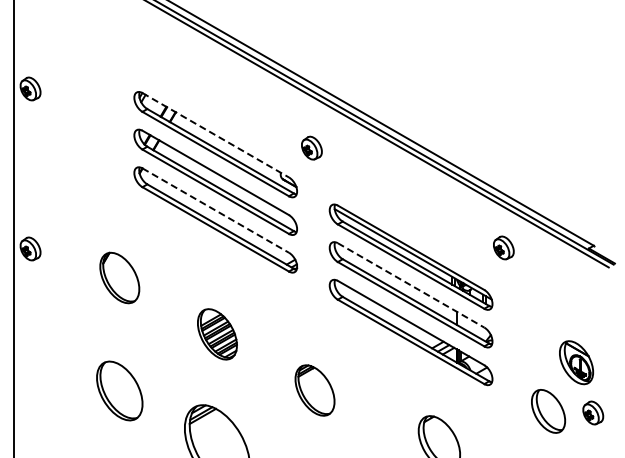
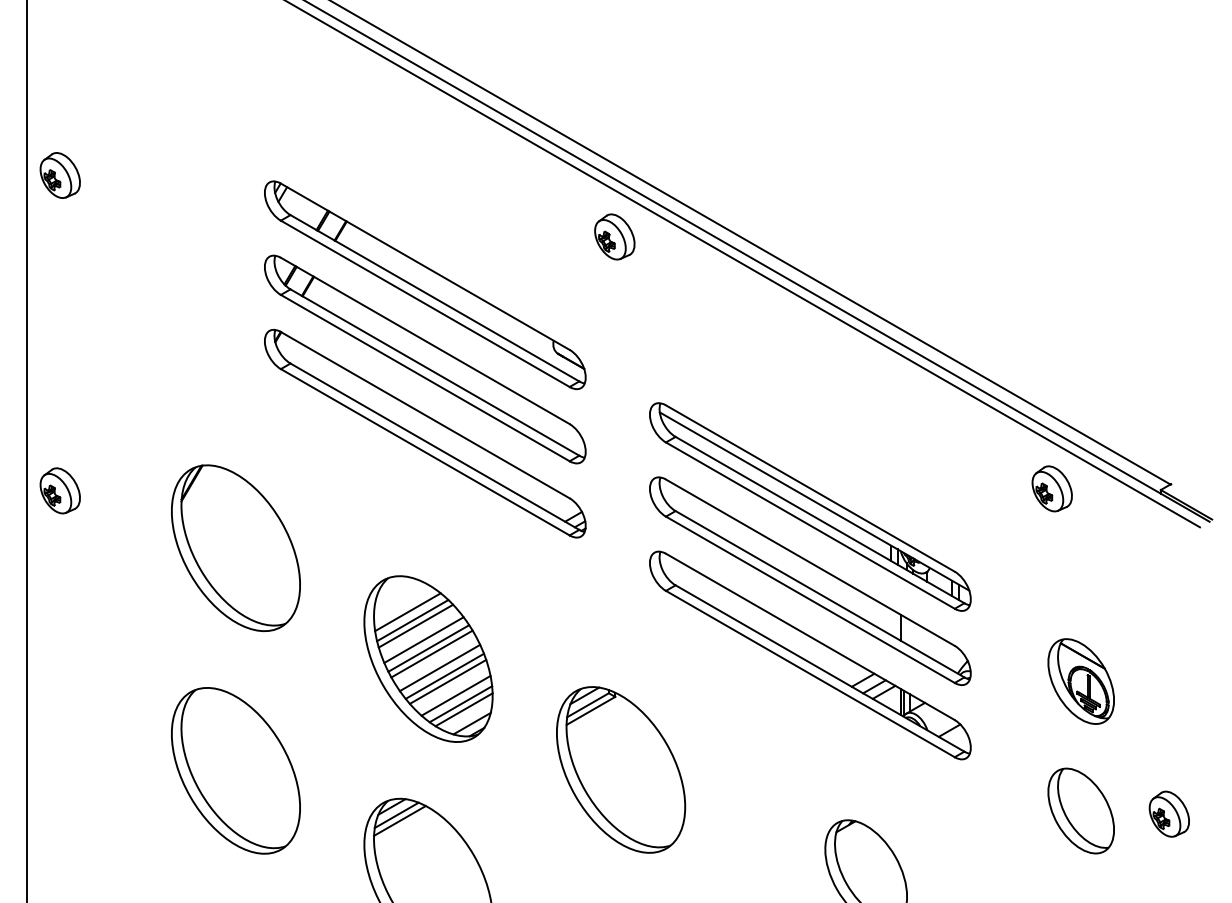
line: (215, 135) -> (424, 267), dashed -> solid
part: (311, 147) -> (614, 235), moved
line: (215, 210) -> (424, 415), dashed -> solid
part: (503, 247) -> (1051, 487), moved
part: (119, 277) -> (235, 547), size x1.67
line: (411, 285) -> (811, 562), dashed -> solid
part: (217, 334) -> (428, 659), size x1.67
part: (576, 362) -> (1081, 681), moved
part: (119, 390) -> (235, 769), size x1.43
part: (314, 390) -> (619, 769), size x1.67

